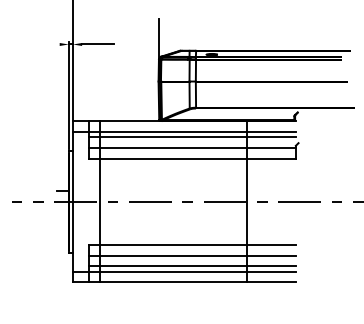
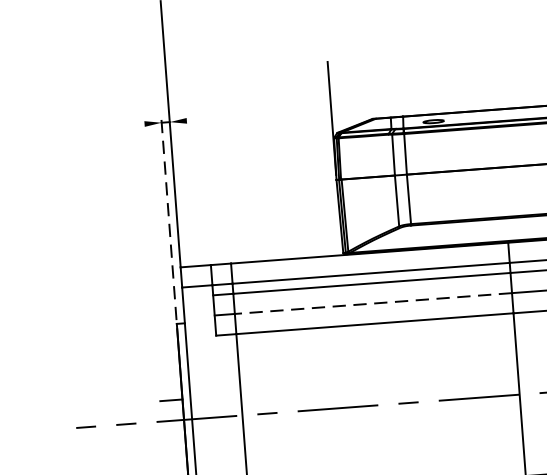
line: (98, 44) -> (217, 118), removed
line: (68, 95) -> (168, 219), solid -> dashed
line: (172, 148) -> (372, 304), solid -> dashed

